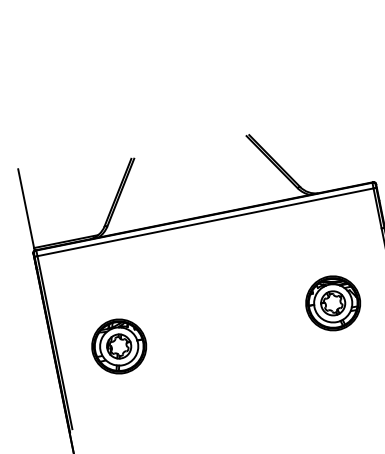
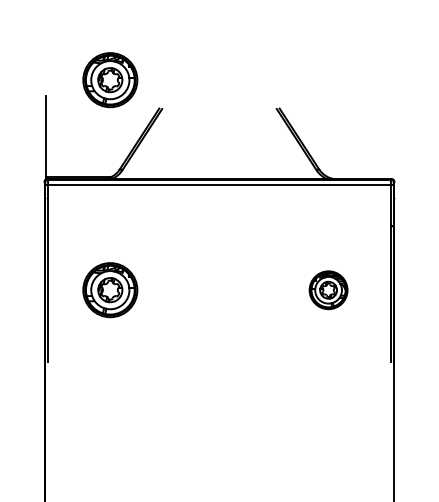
part: (77, 140) -> (110, 80), added
part: (333, 303) -> (328, 290), size x0.7

